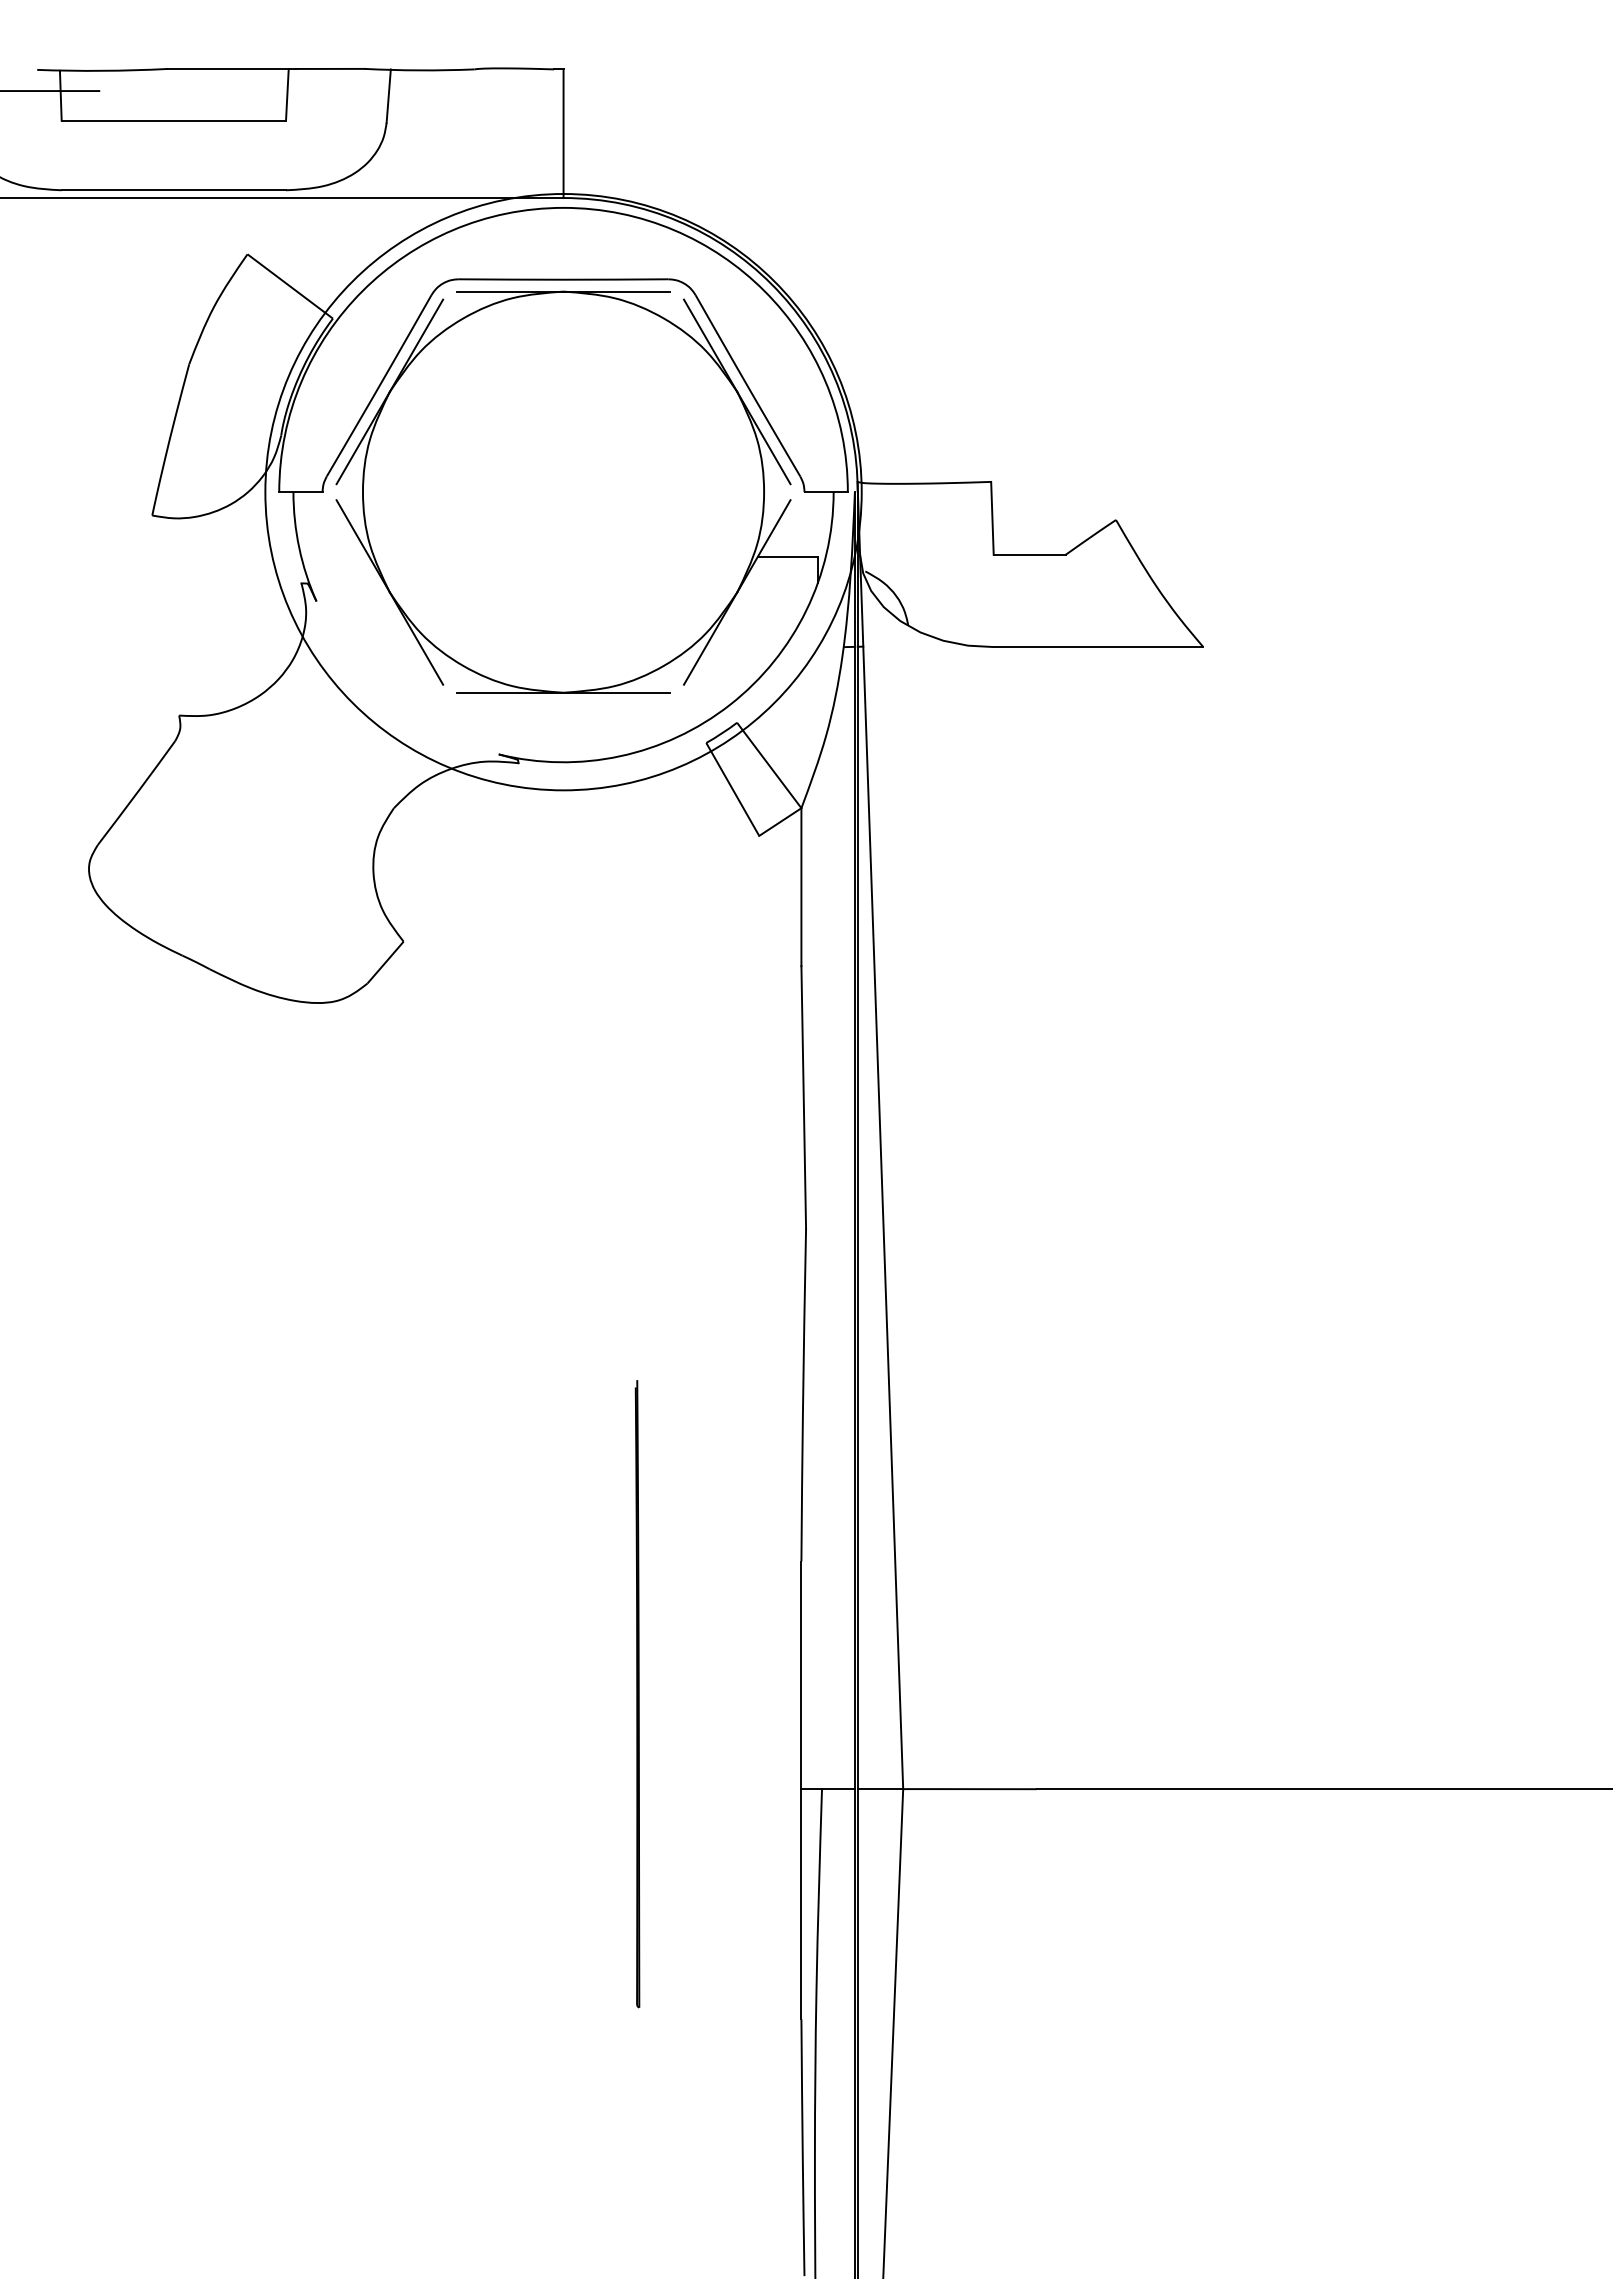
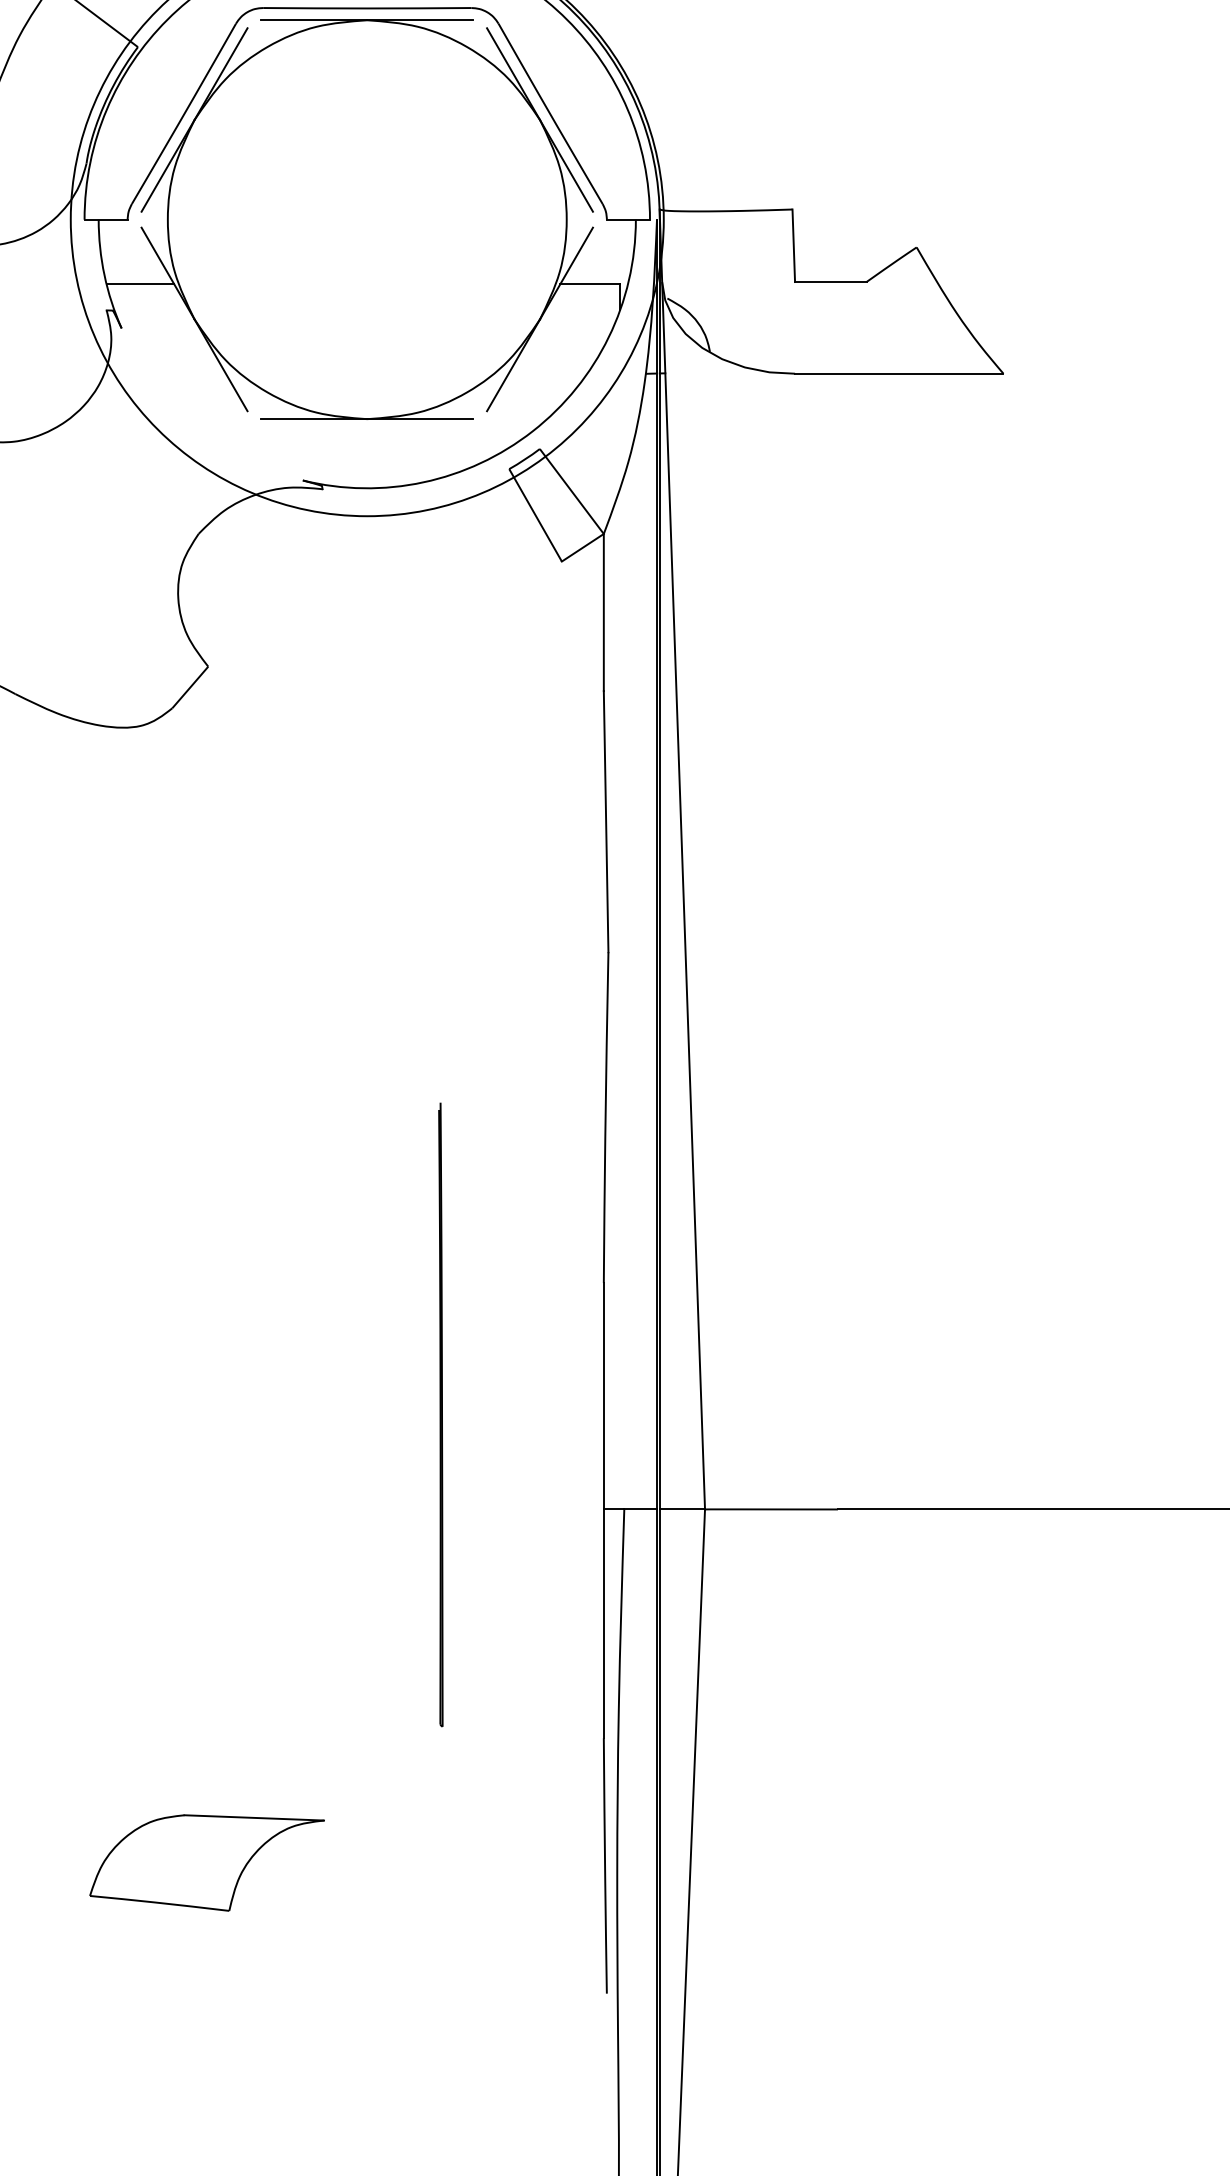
line: (335, 556) -> (140, 283), added
part: (402, 2144) -> (207, 1862), added

